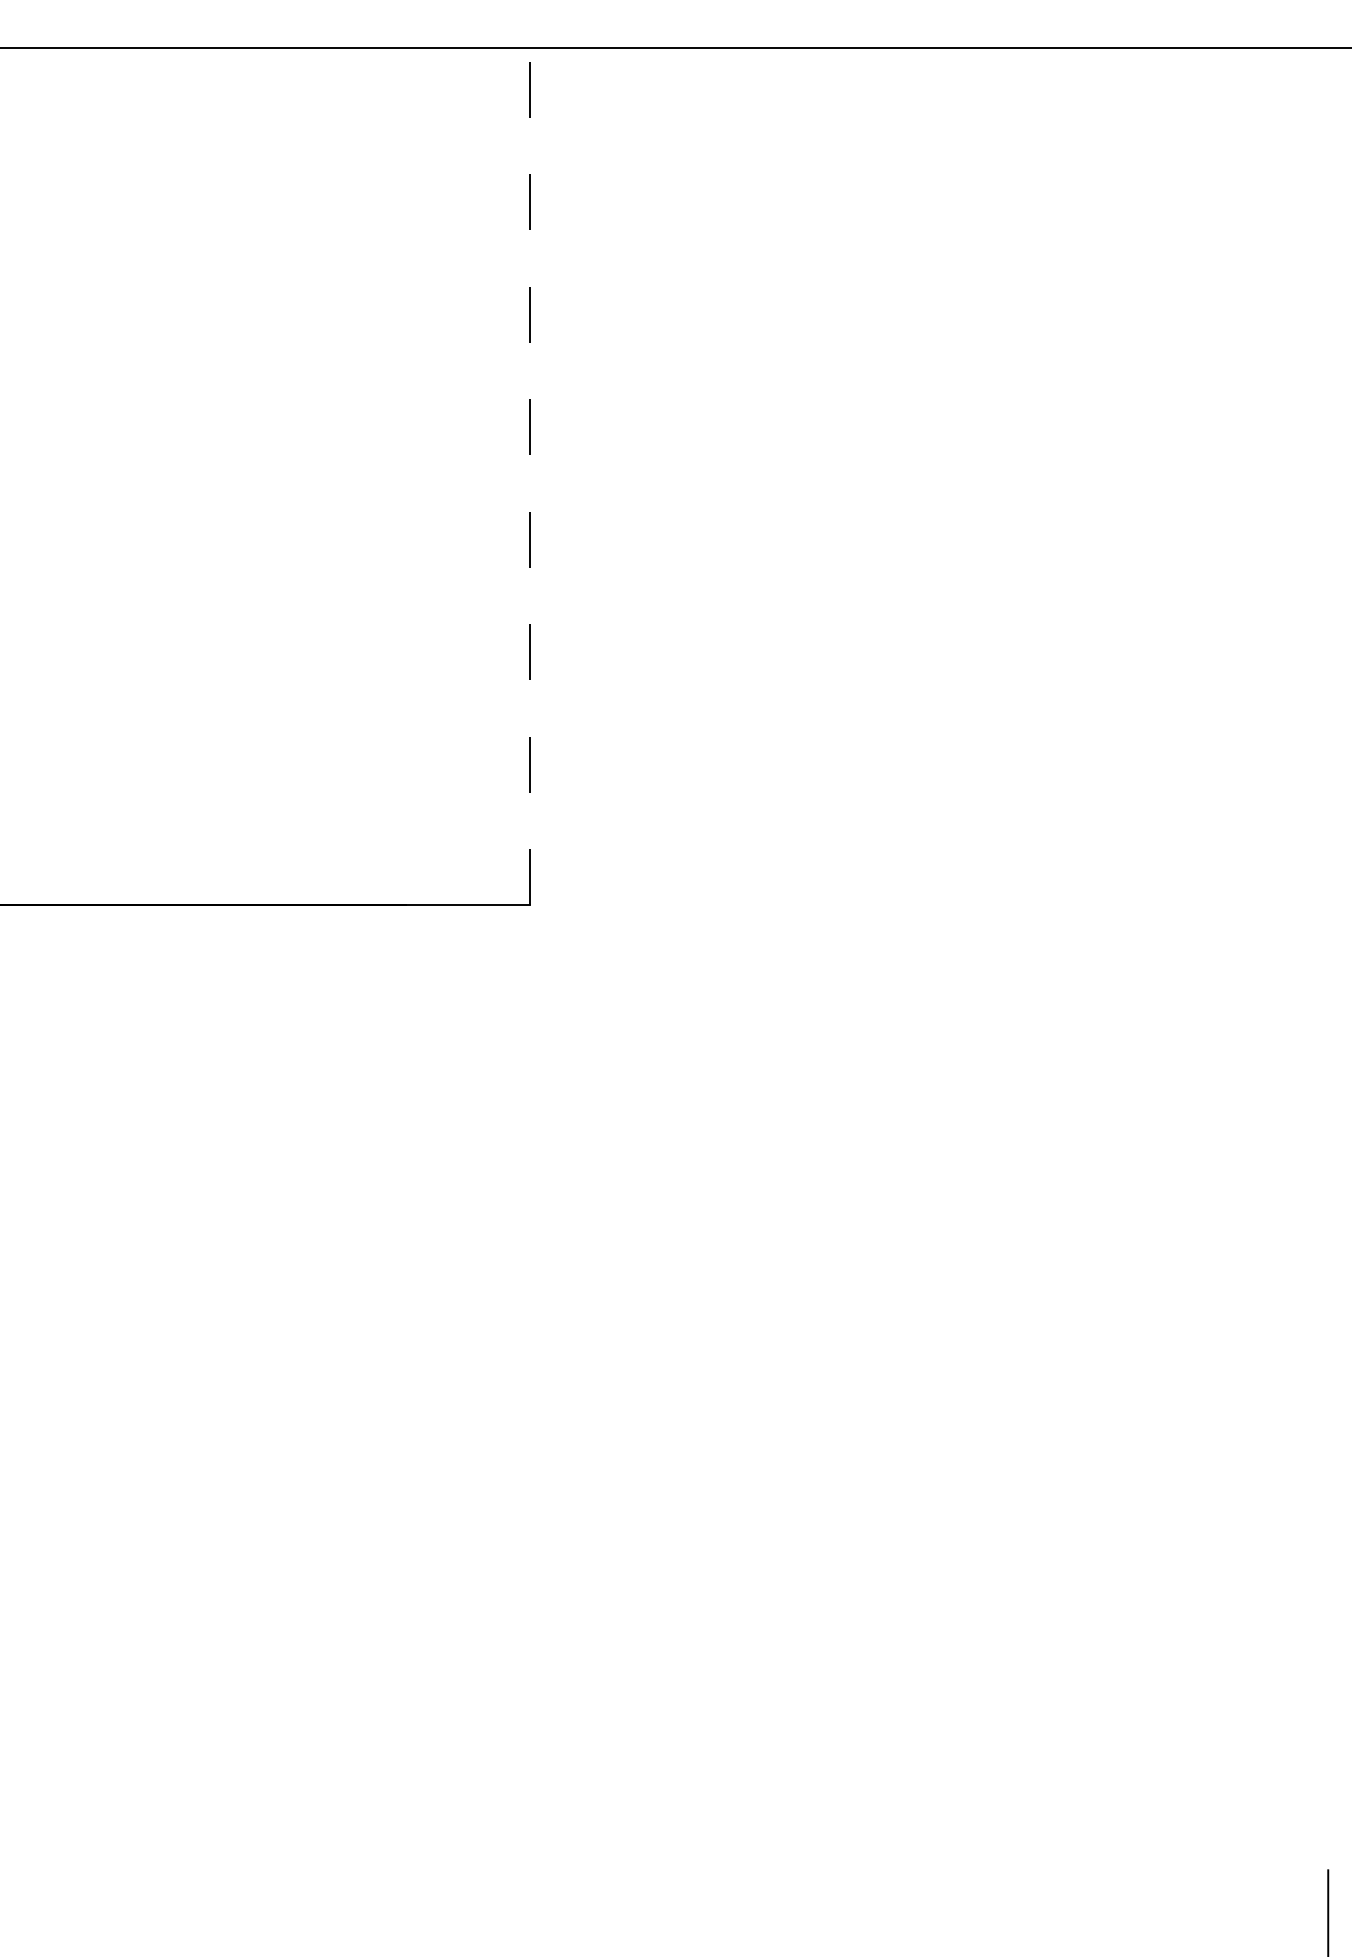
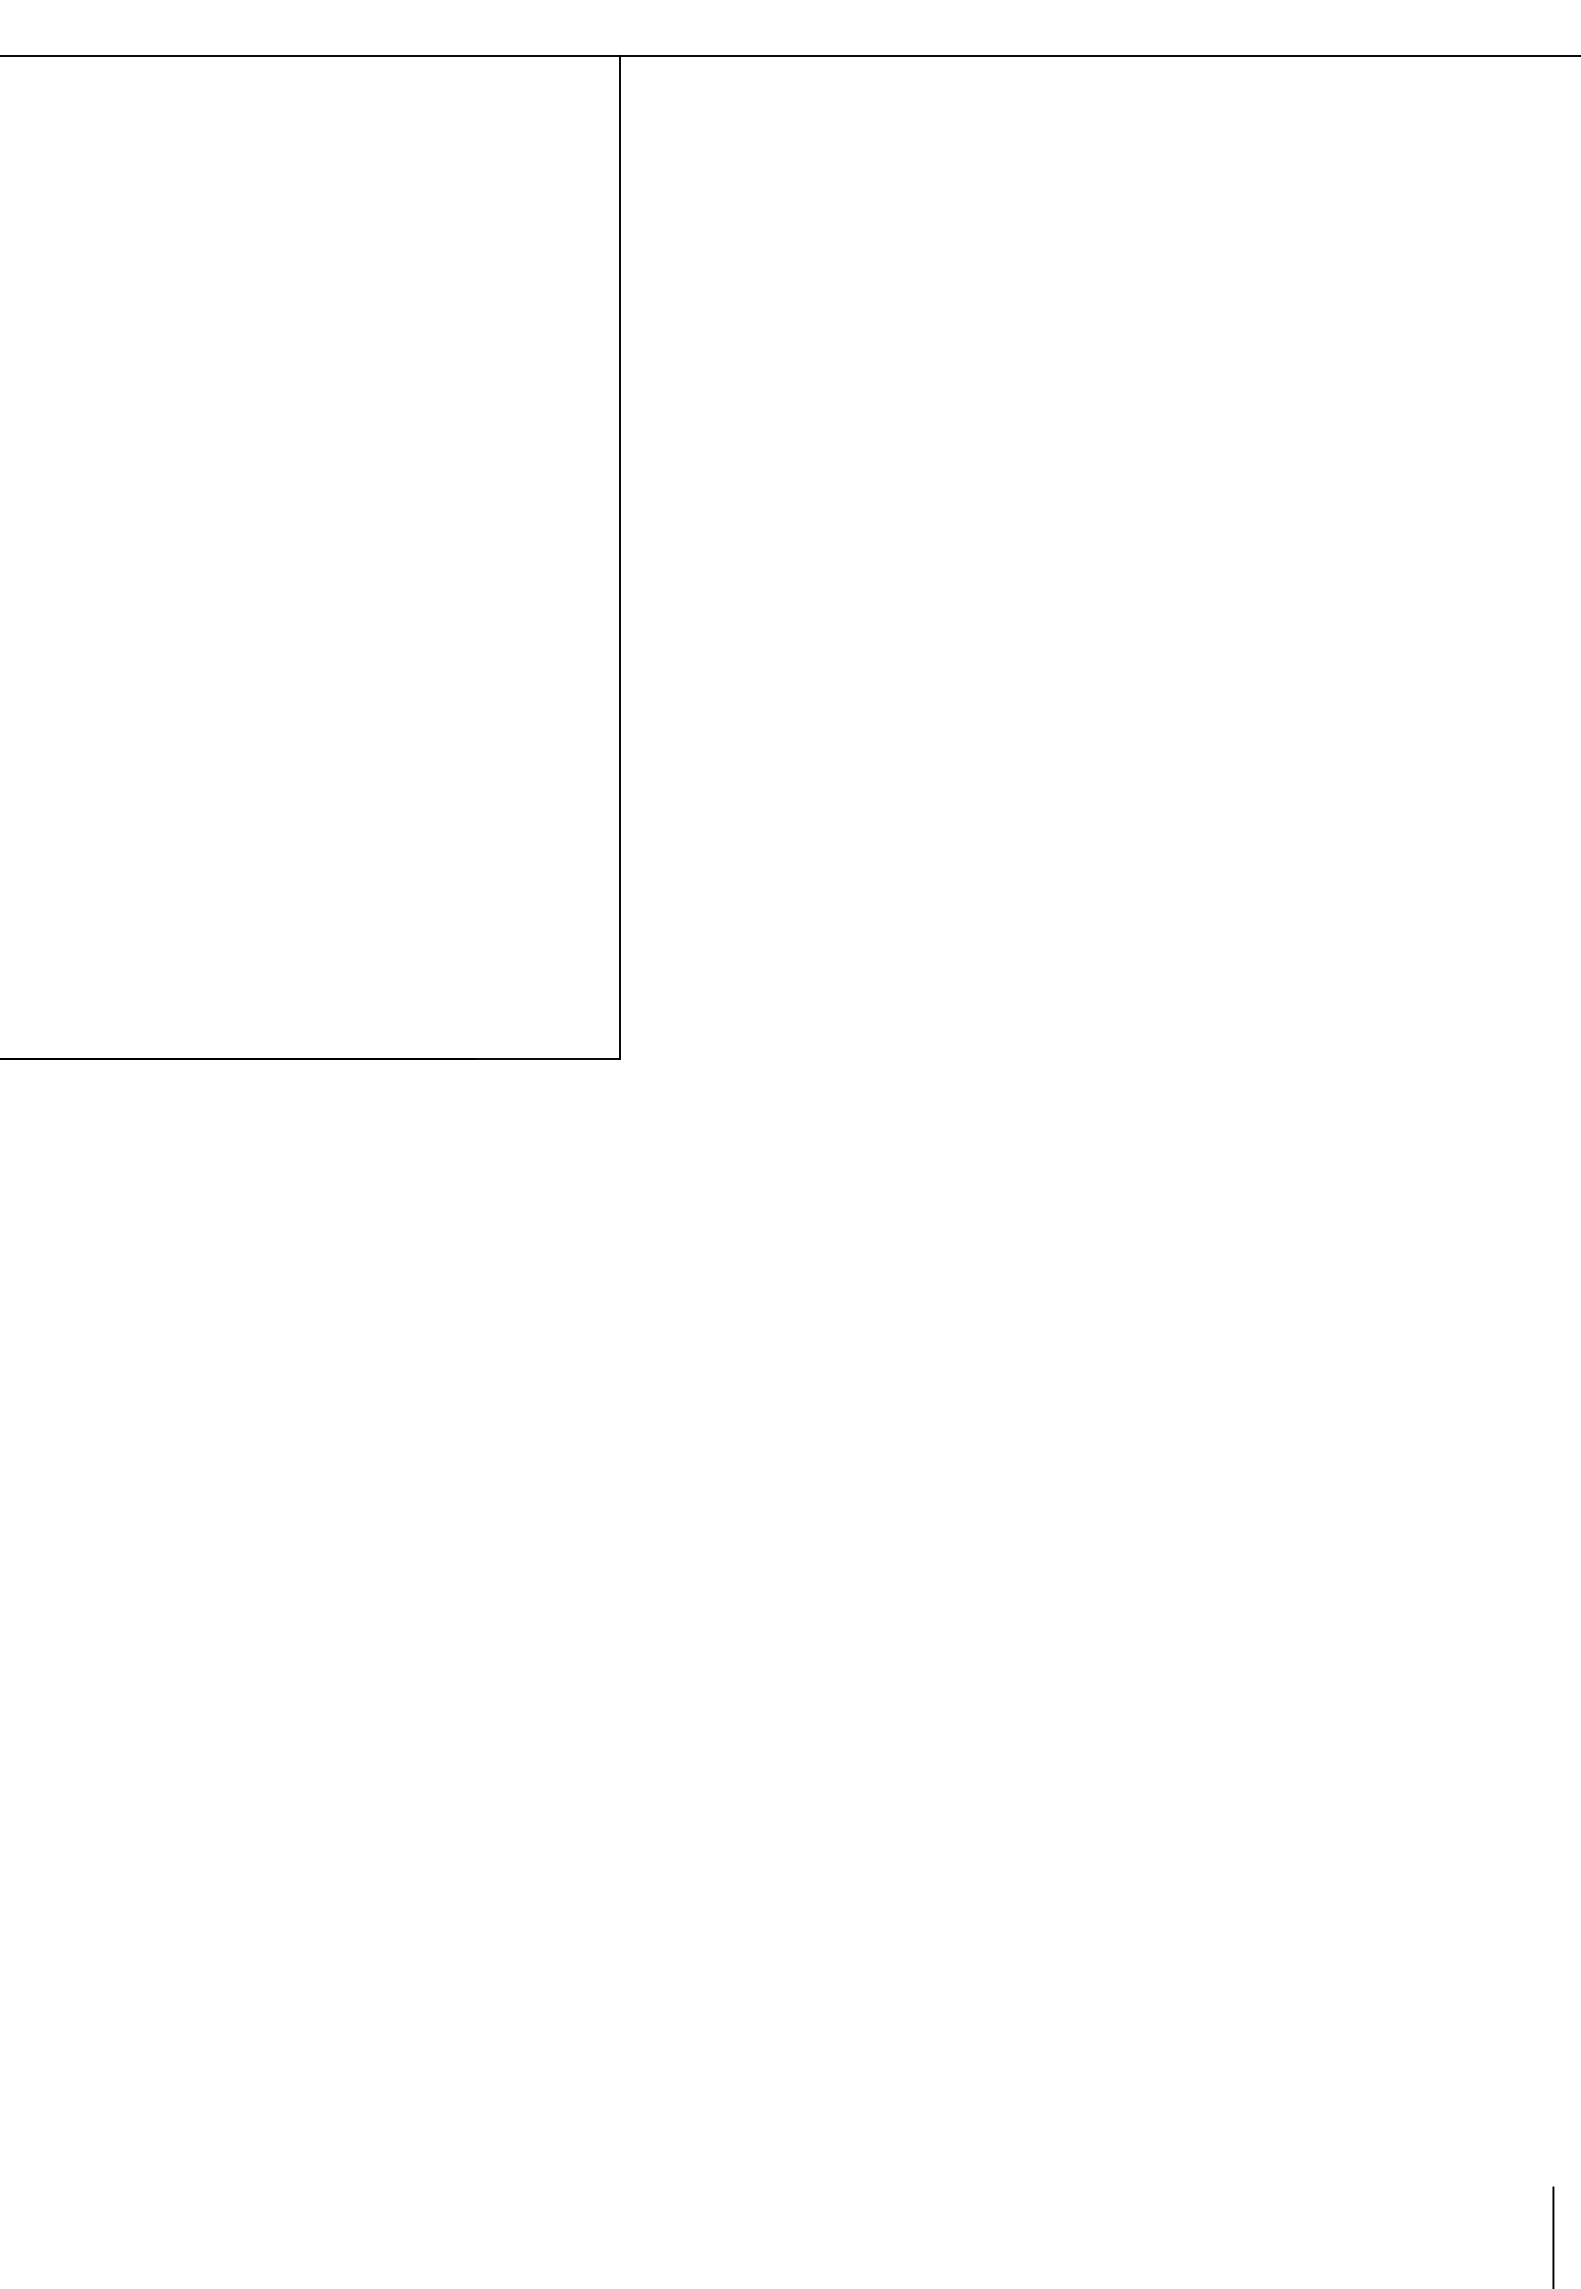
line: (529, 476) -> (619, 557), dashed -> solid

